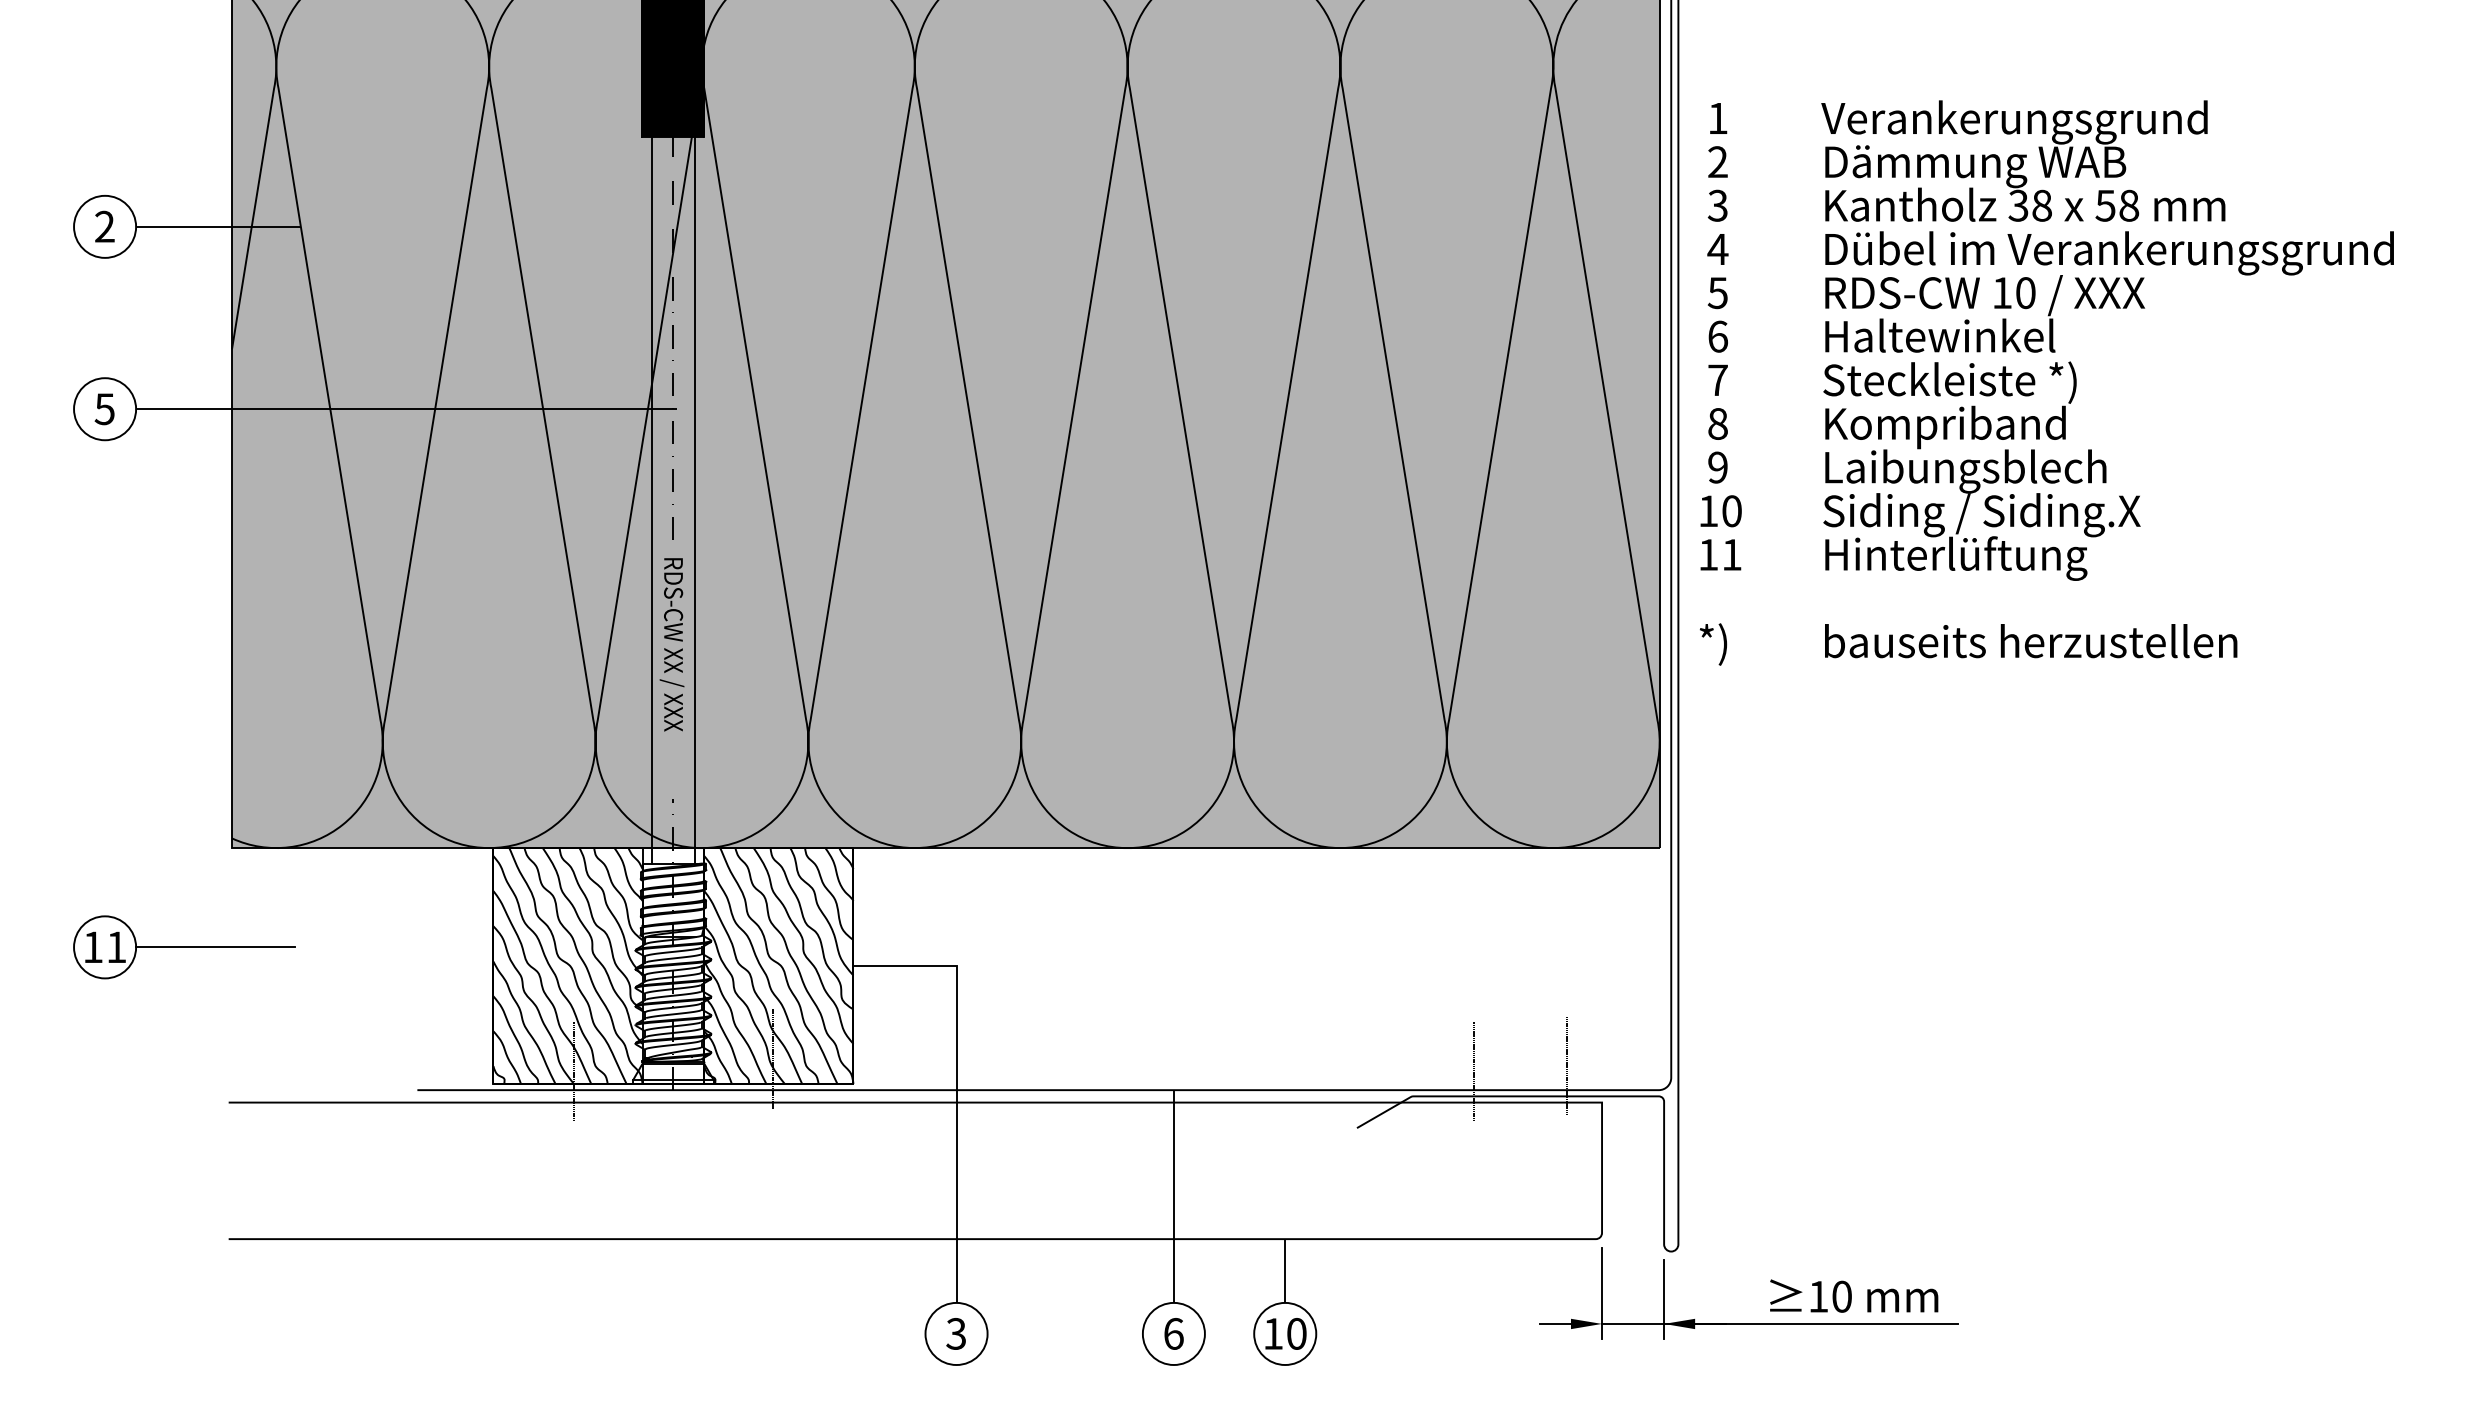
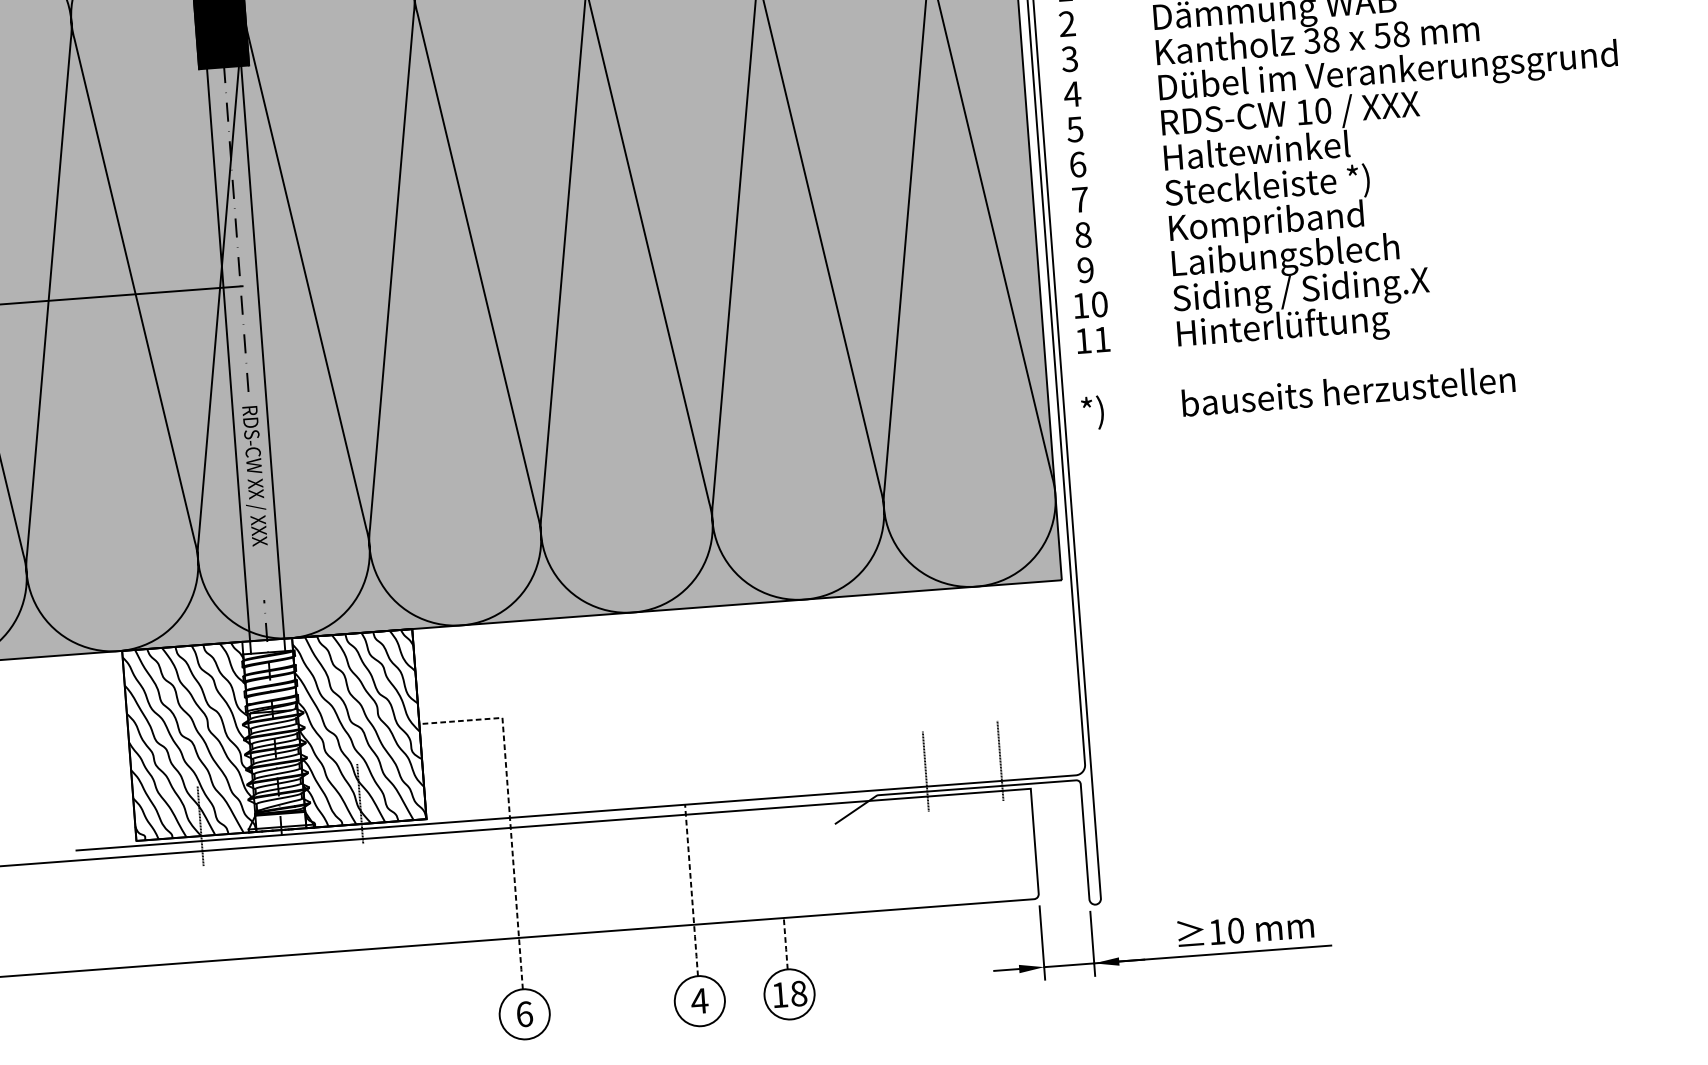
line: (956, 1082) -> (509, 811), solid -> dashed
line: (1173, 1198) -> (691, 892), solid -> dashed
line: (1285, 1270) -> (785, 943), solid -> dashed
text: (956, 1333) -> (524, 1013), 3 -> 6
text: (1173, 1333) -> (699, 1000), 6 -> 4
text: (1296, 1333) -> (798, 993), 10 -> 18

